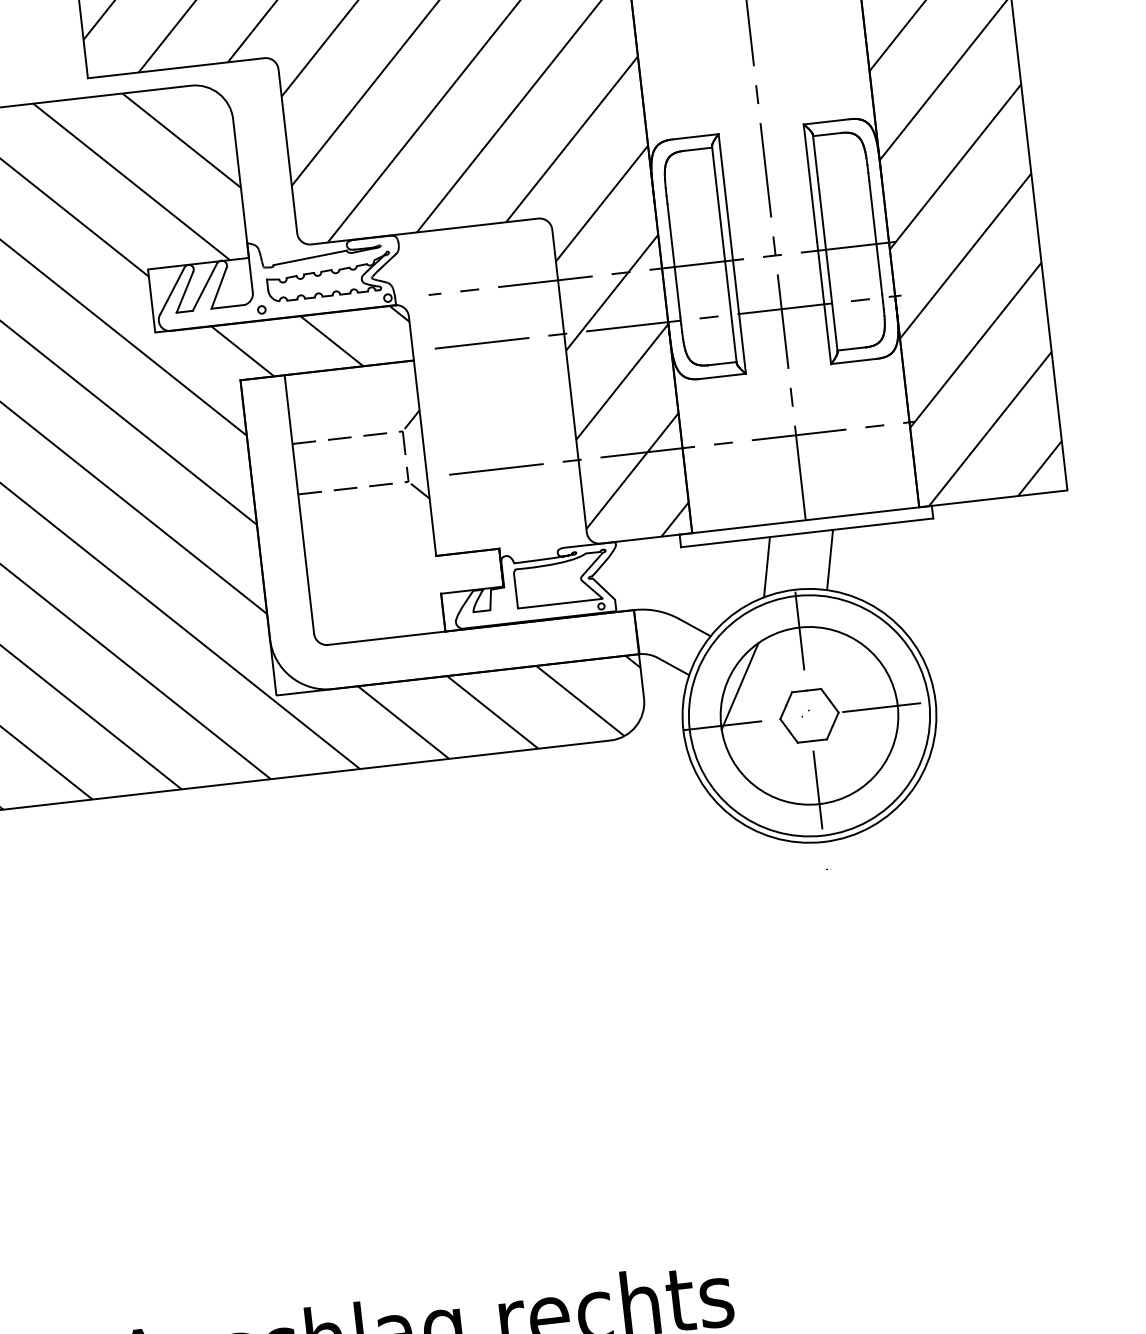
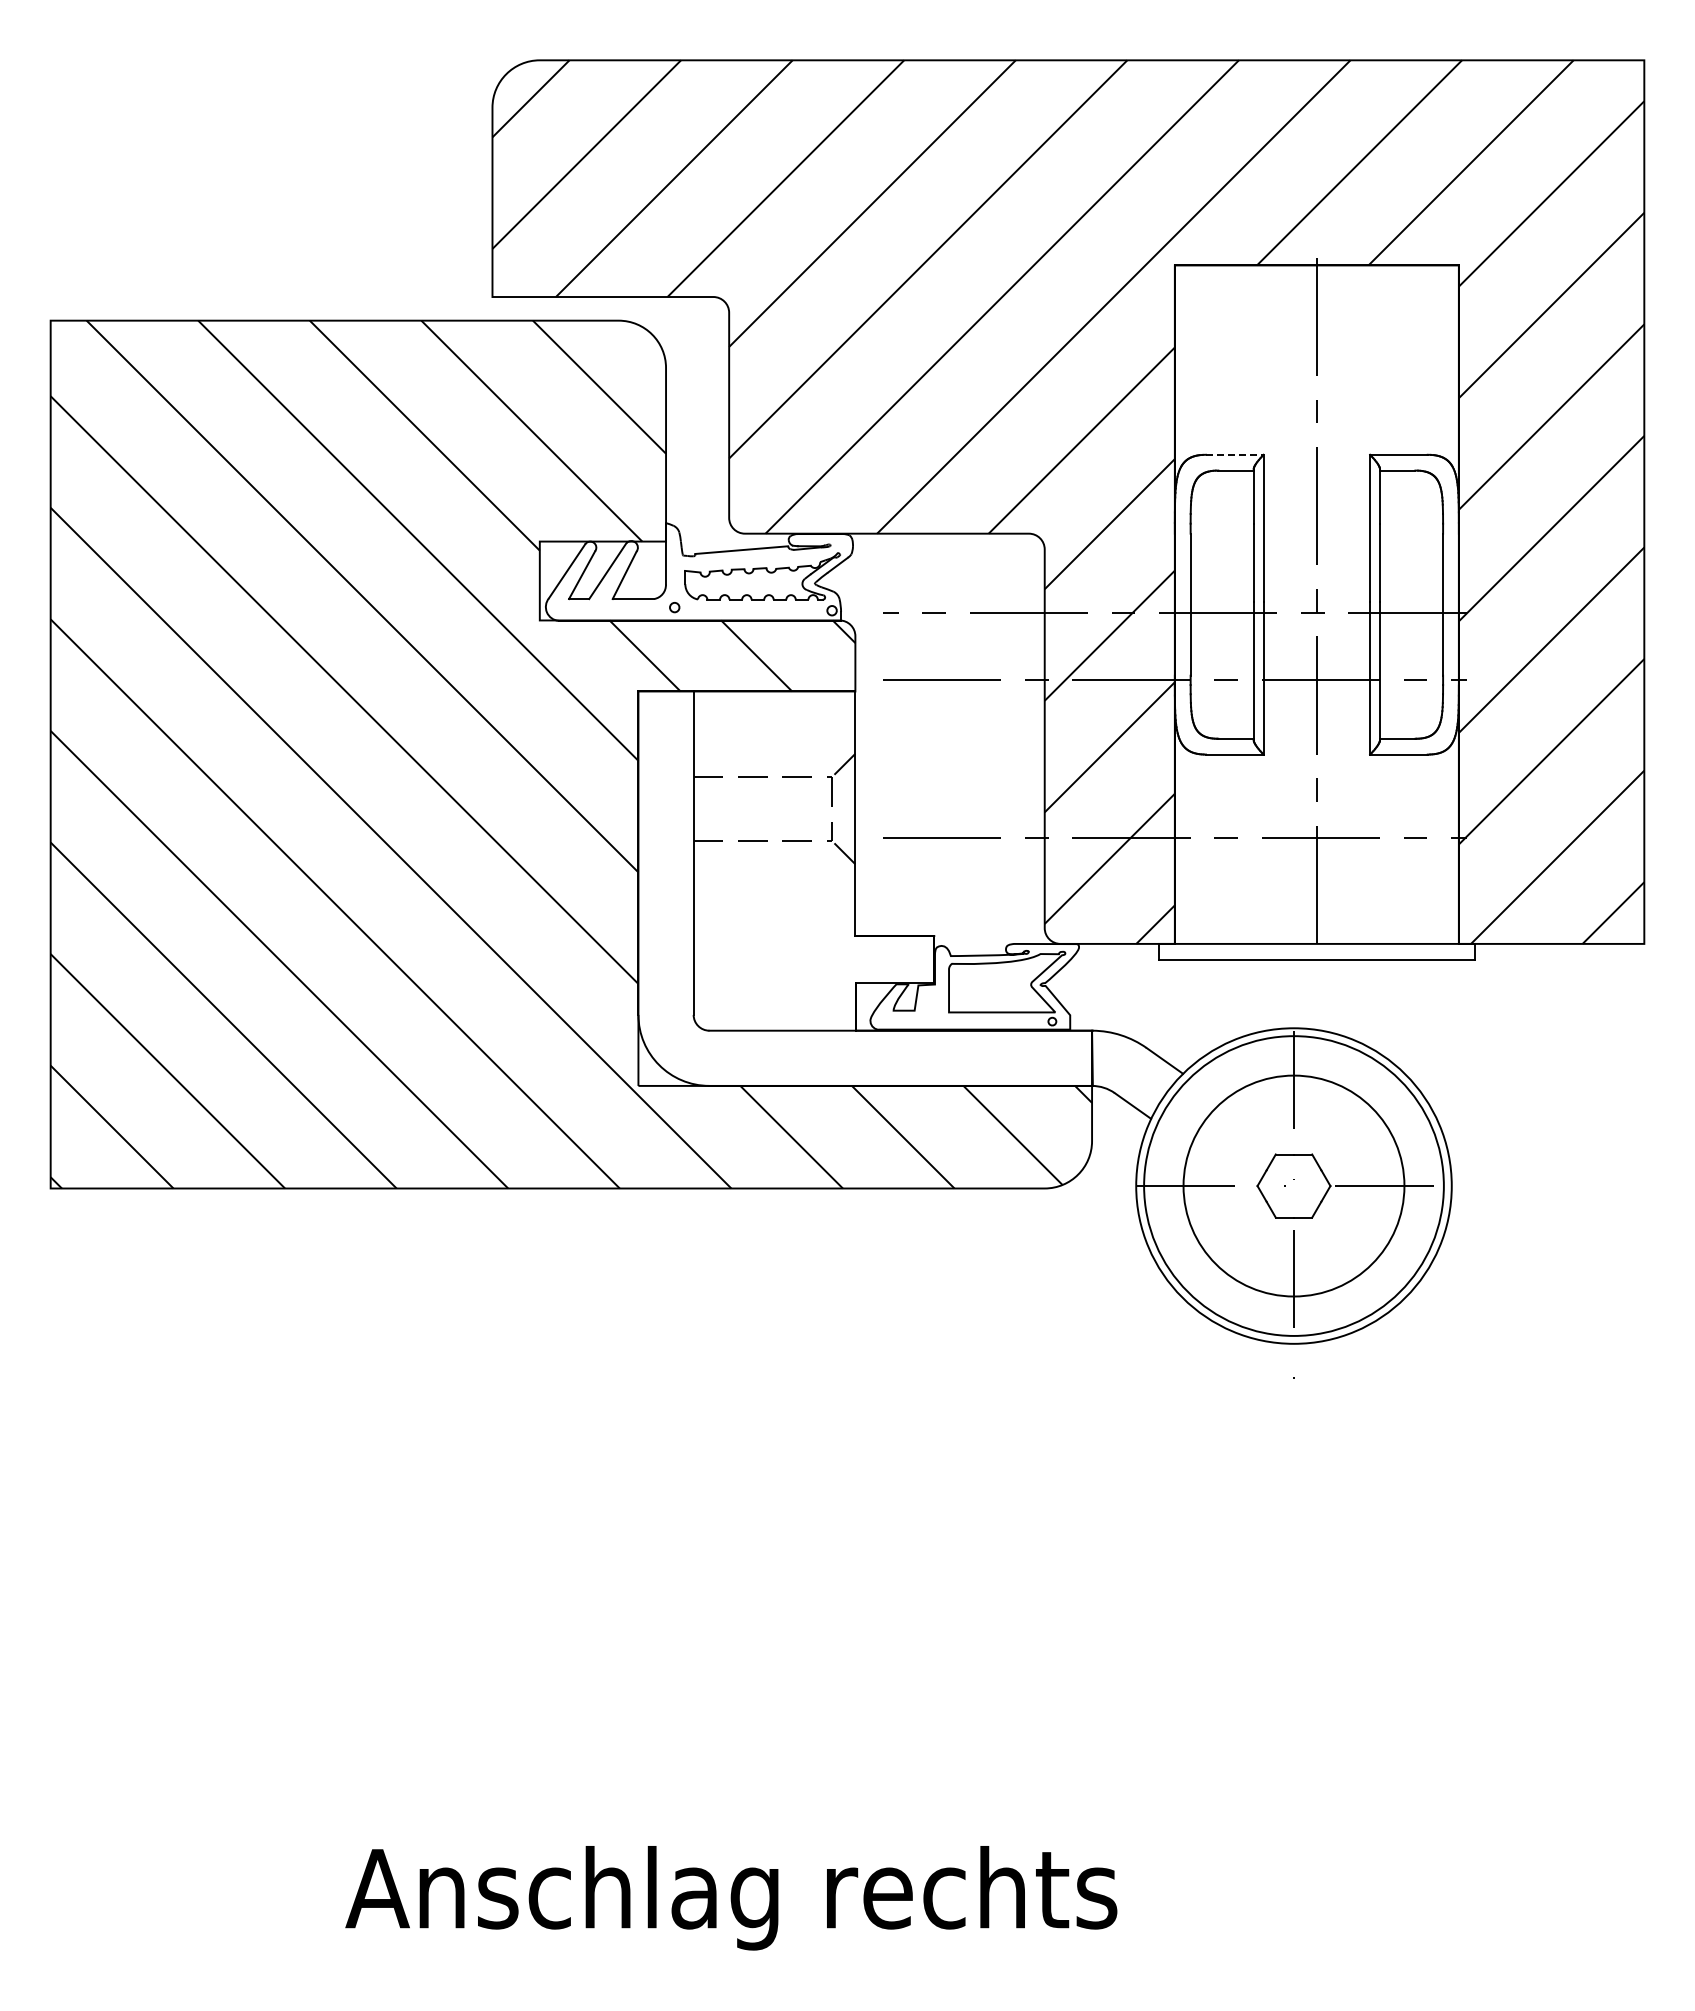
line: (695, 136) -> (1234, 454), solid -> dashed
line: (830, 560) -> (1341, 996), removed
line: (767, 567) -> (1262, 996), removed
line: (740, 686) -> (1212, 1139), removed

